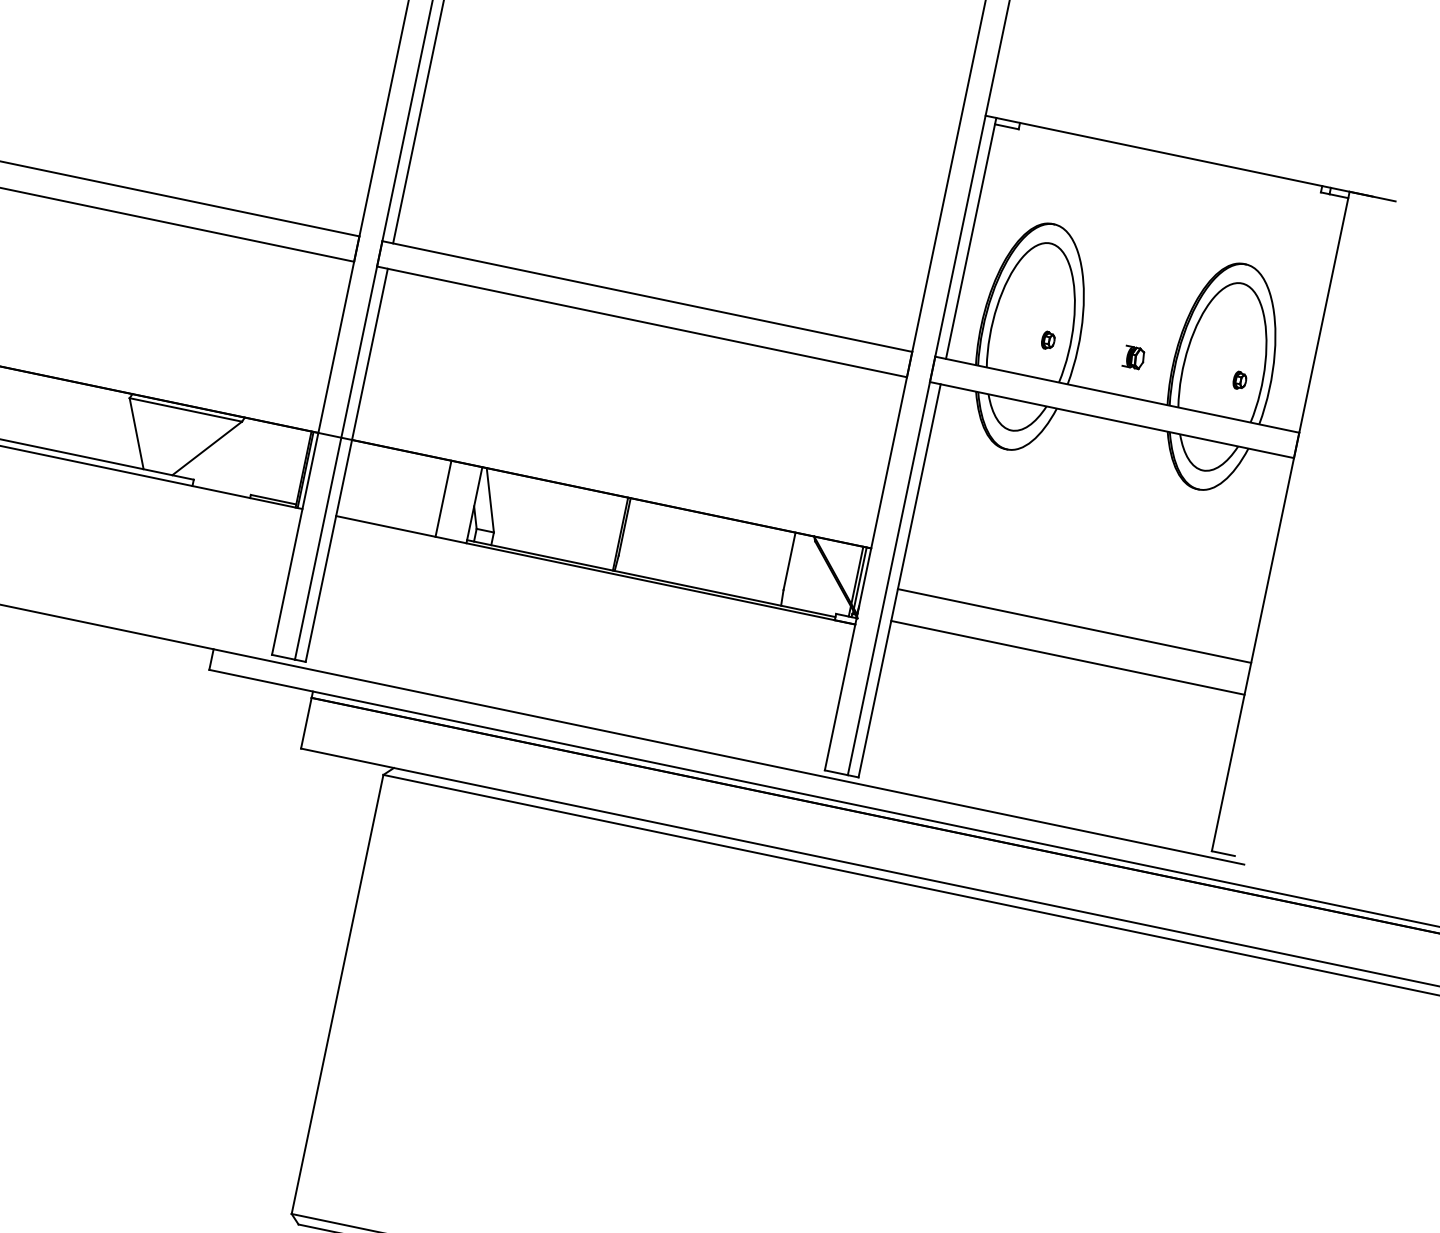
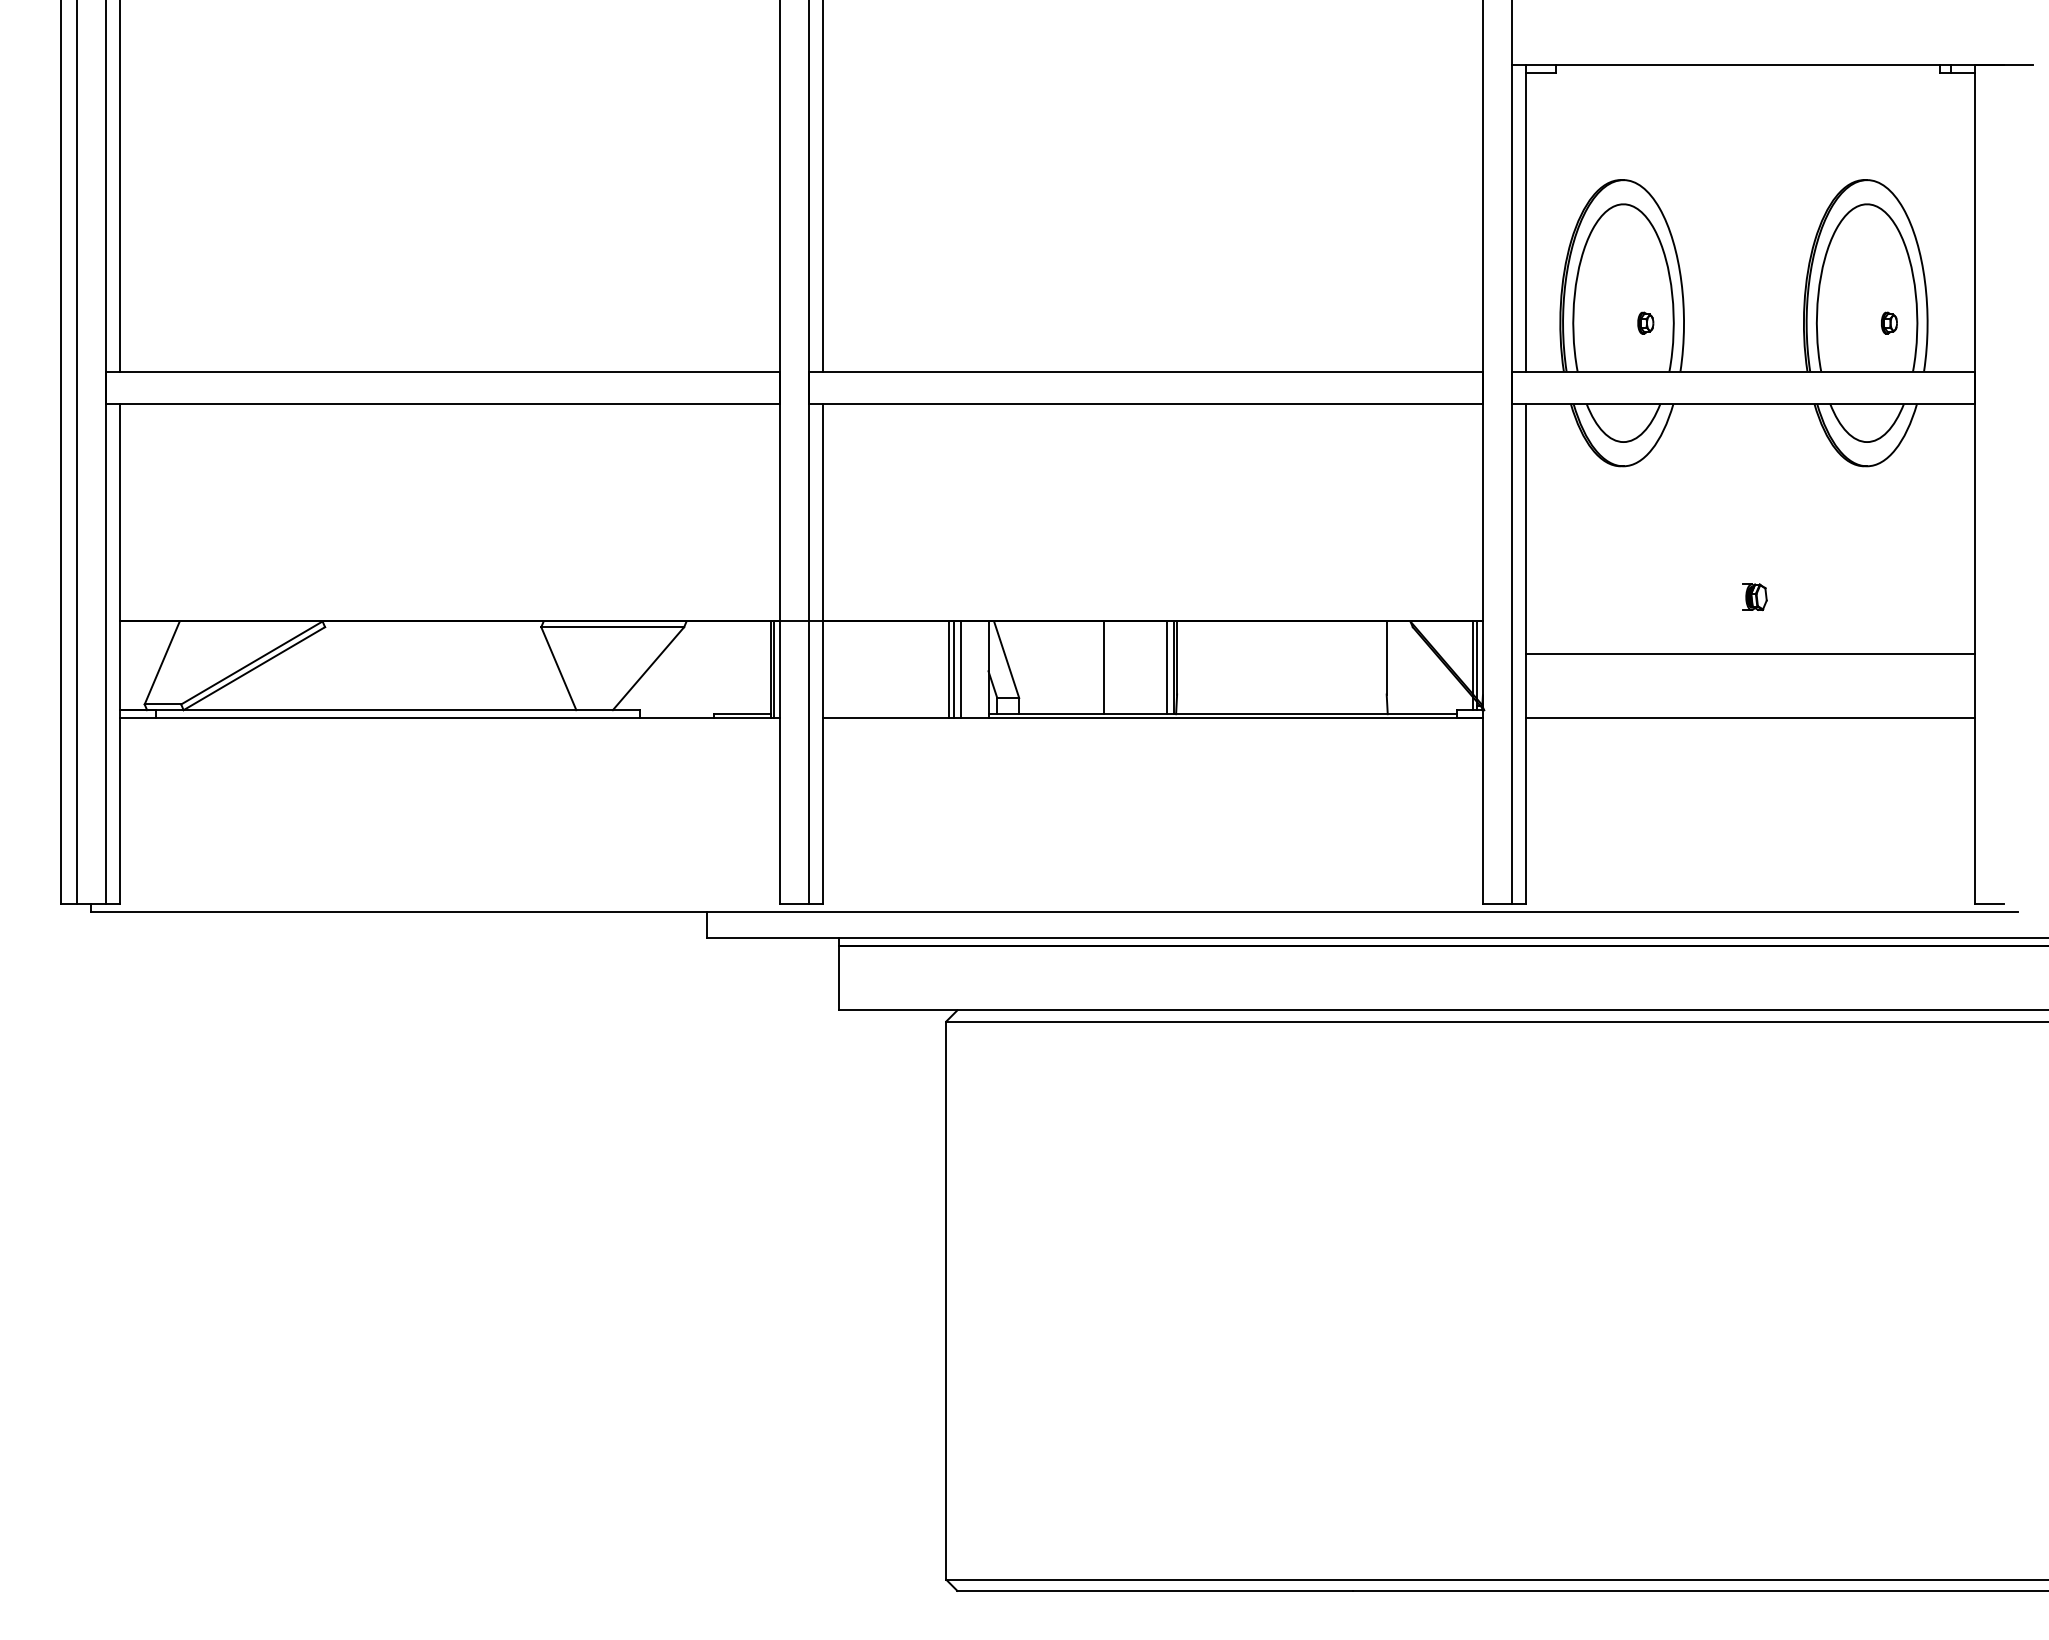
part: (1133, 357) -> (1754, 597), moved
line: (446, 499) -> (953, 669), added
line: (453, 500) -> (961, 669), added
line: (566, 522) -> (1104, 667), added
line: (615, 532) -> (1167, 667), added
line: (1073, 626) -> (1749, 718), moved
line: (1067, 657) -> (1749, 653), moved

